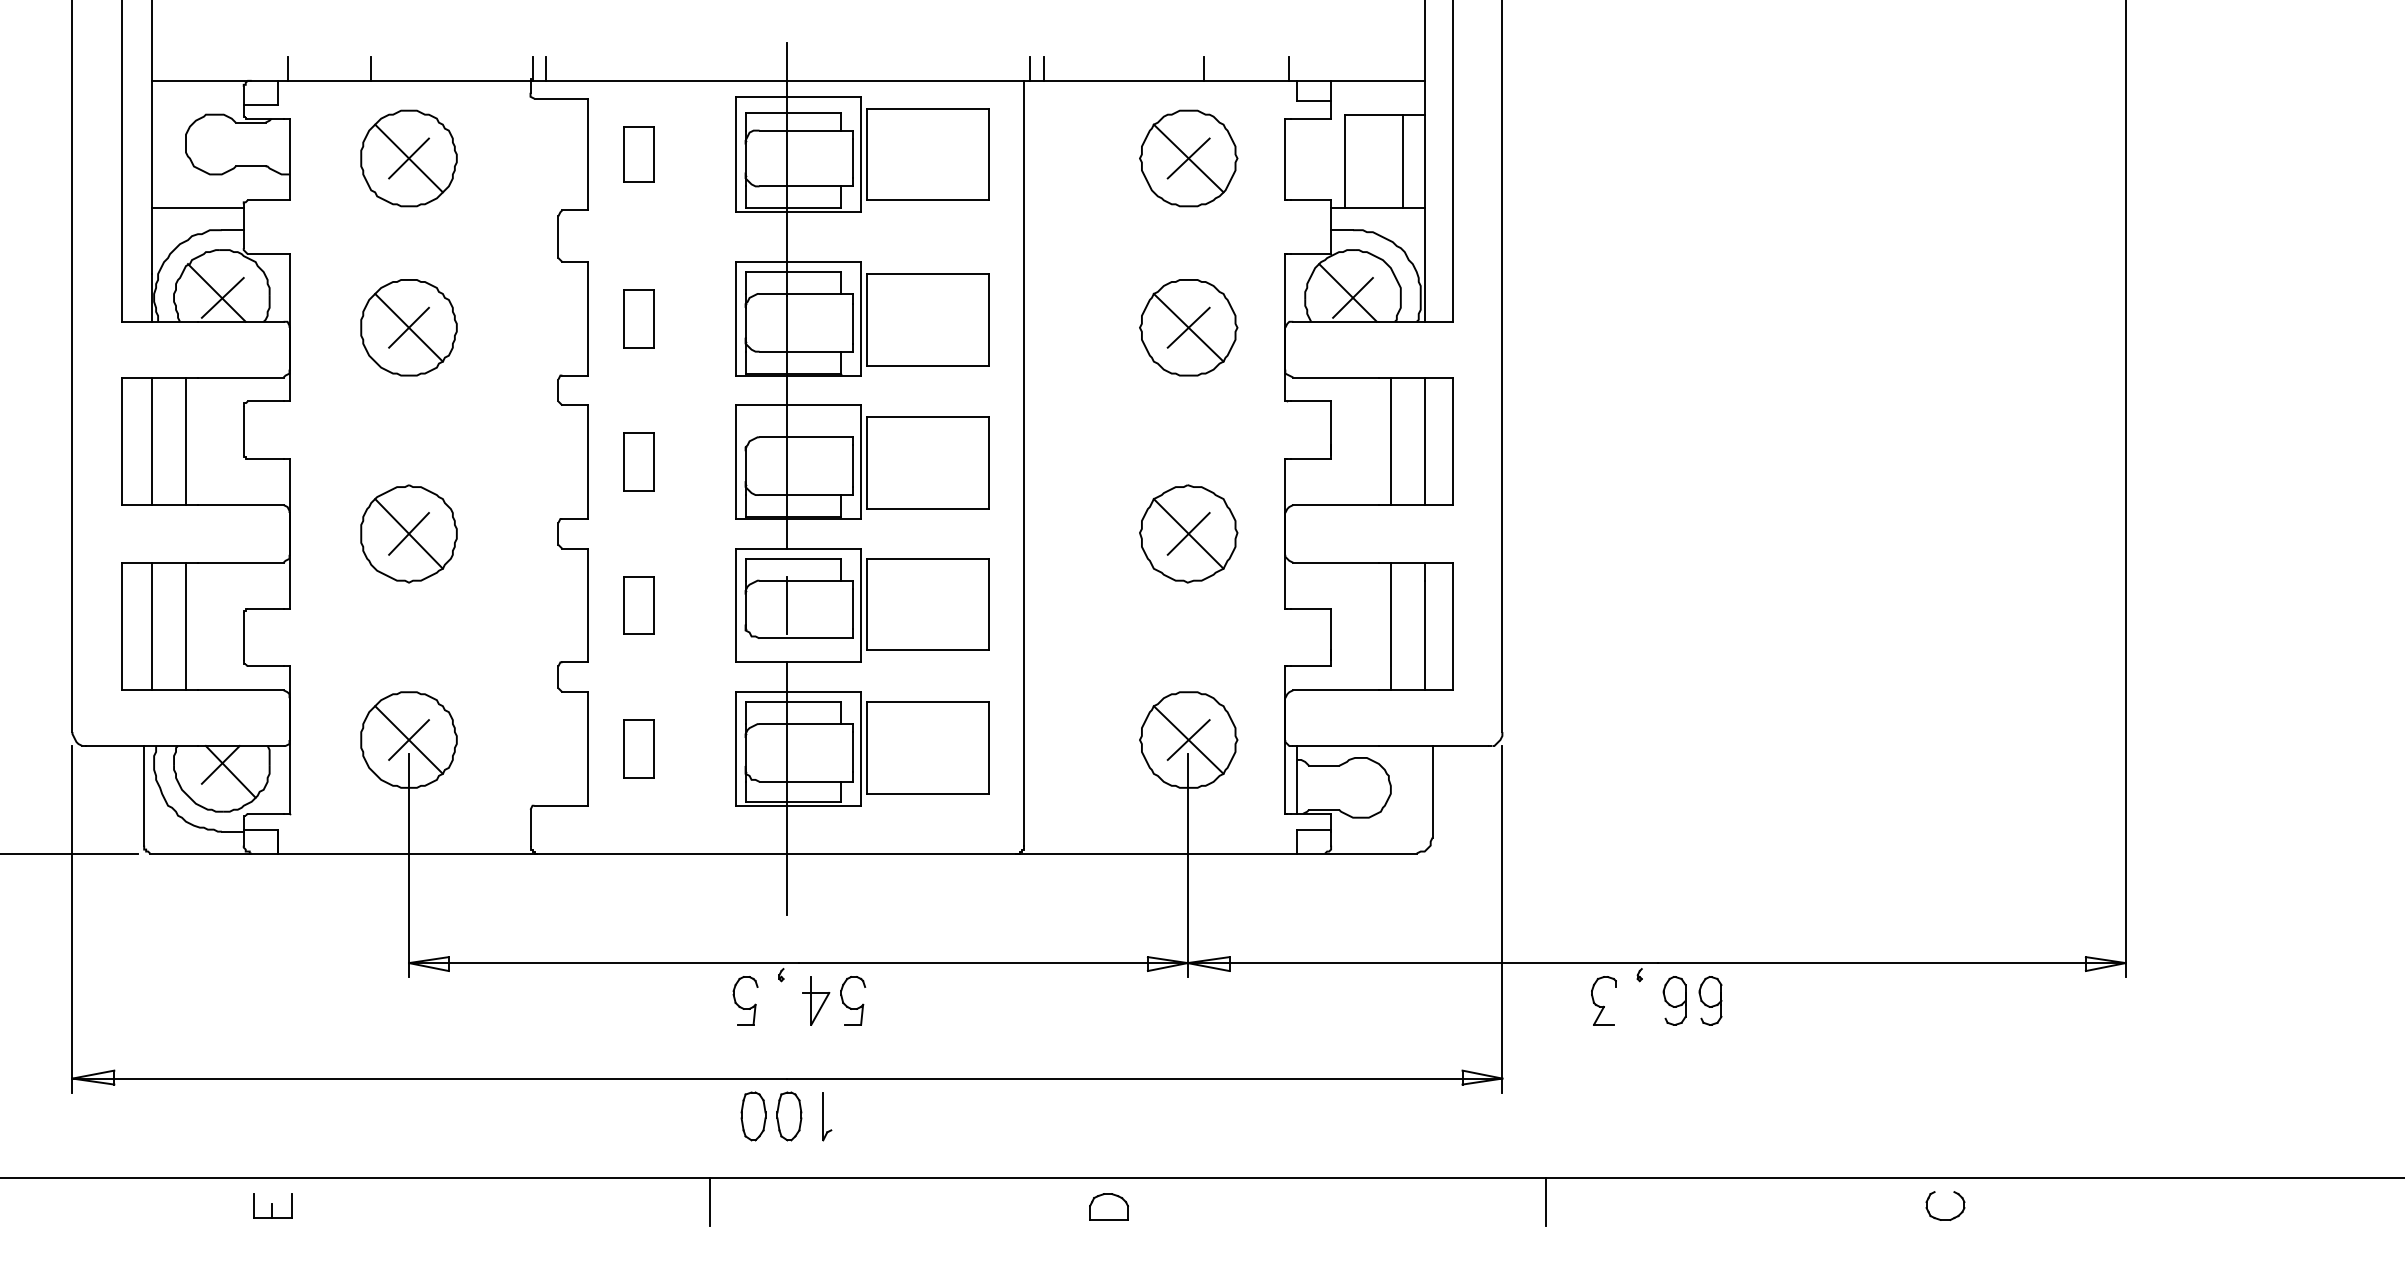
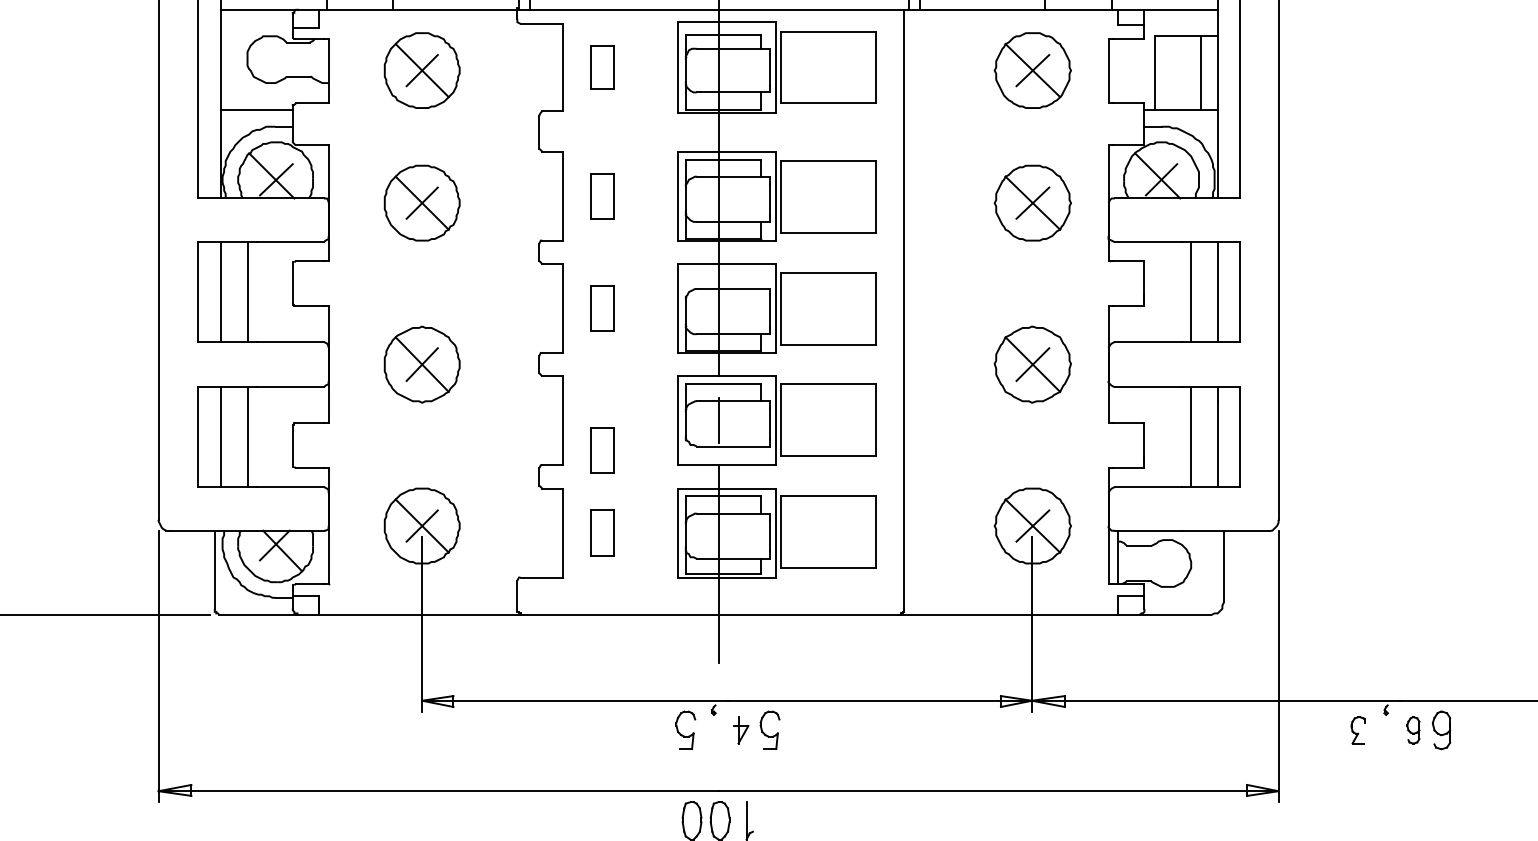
part: (638, 605) -> (601, 450), moved
part: (816, 1000) -> (741, 730), size x0.7
part: (1603, 1000) -> (1357, 730), size x0.7
part: (1674, 1000) -> (1413, 730), size x0.7

